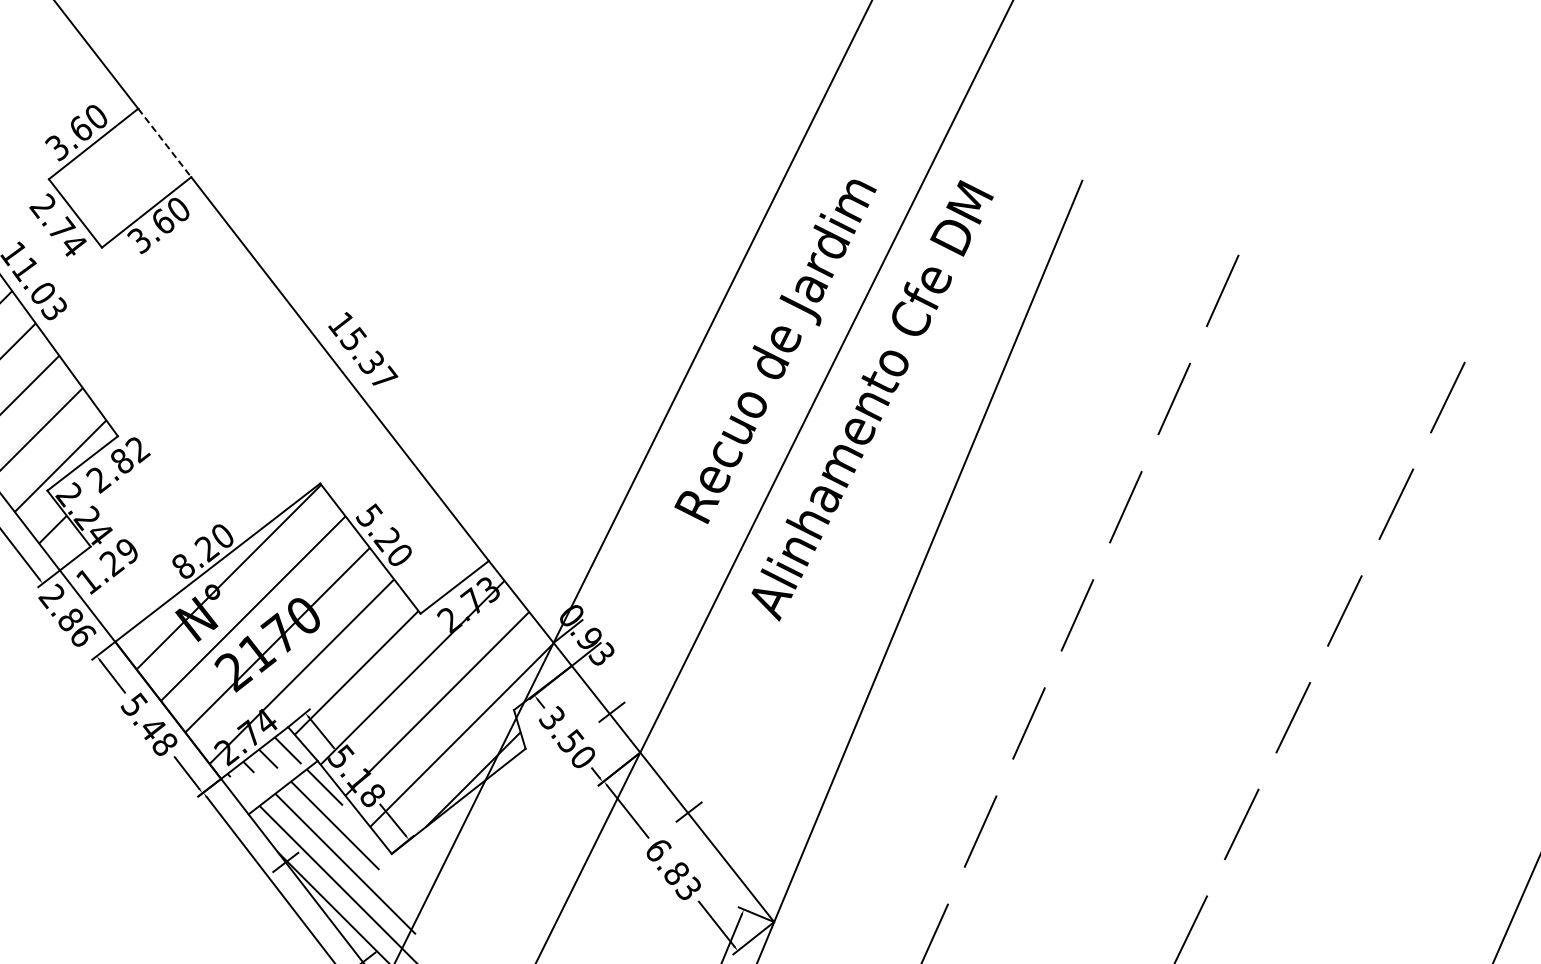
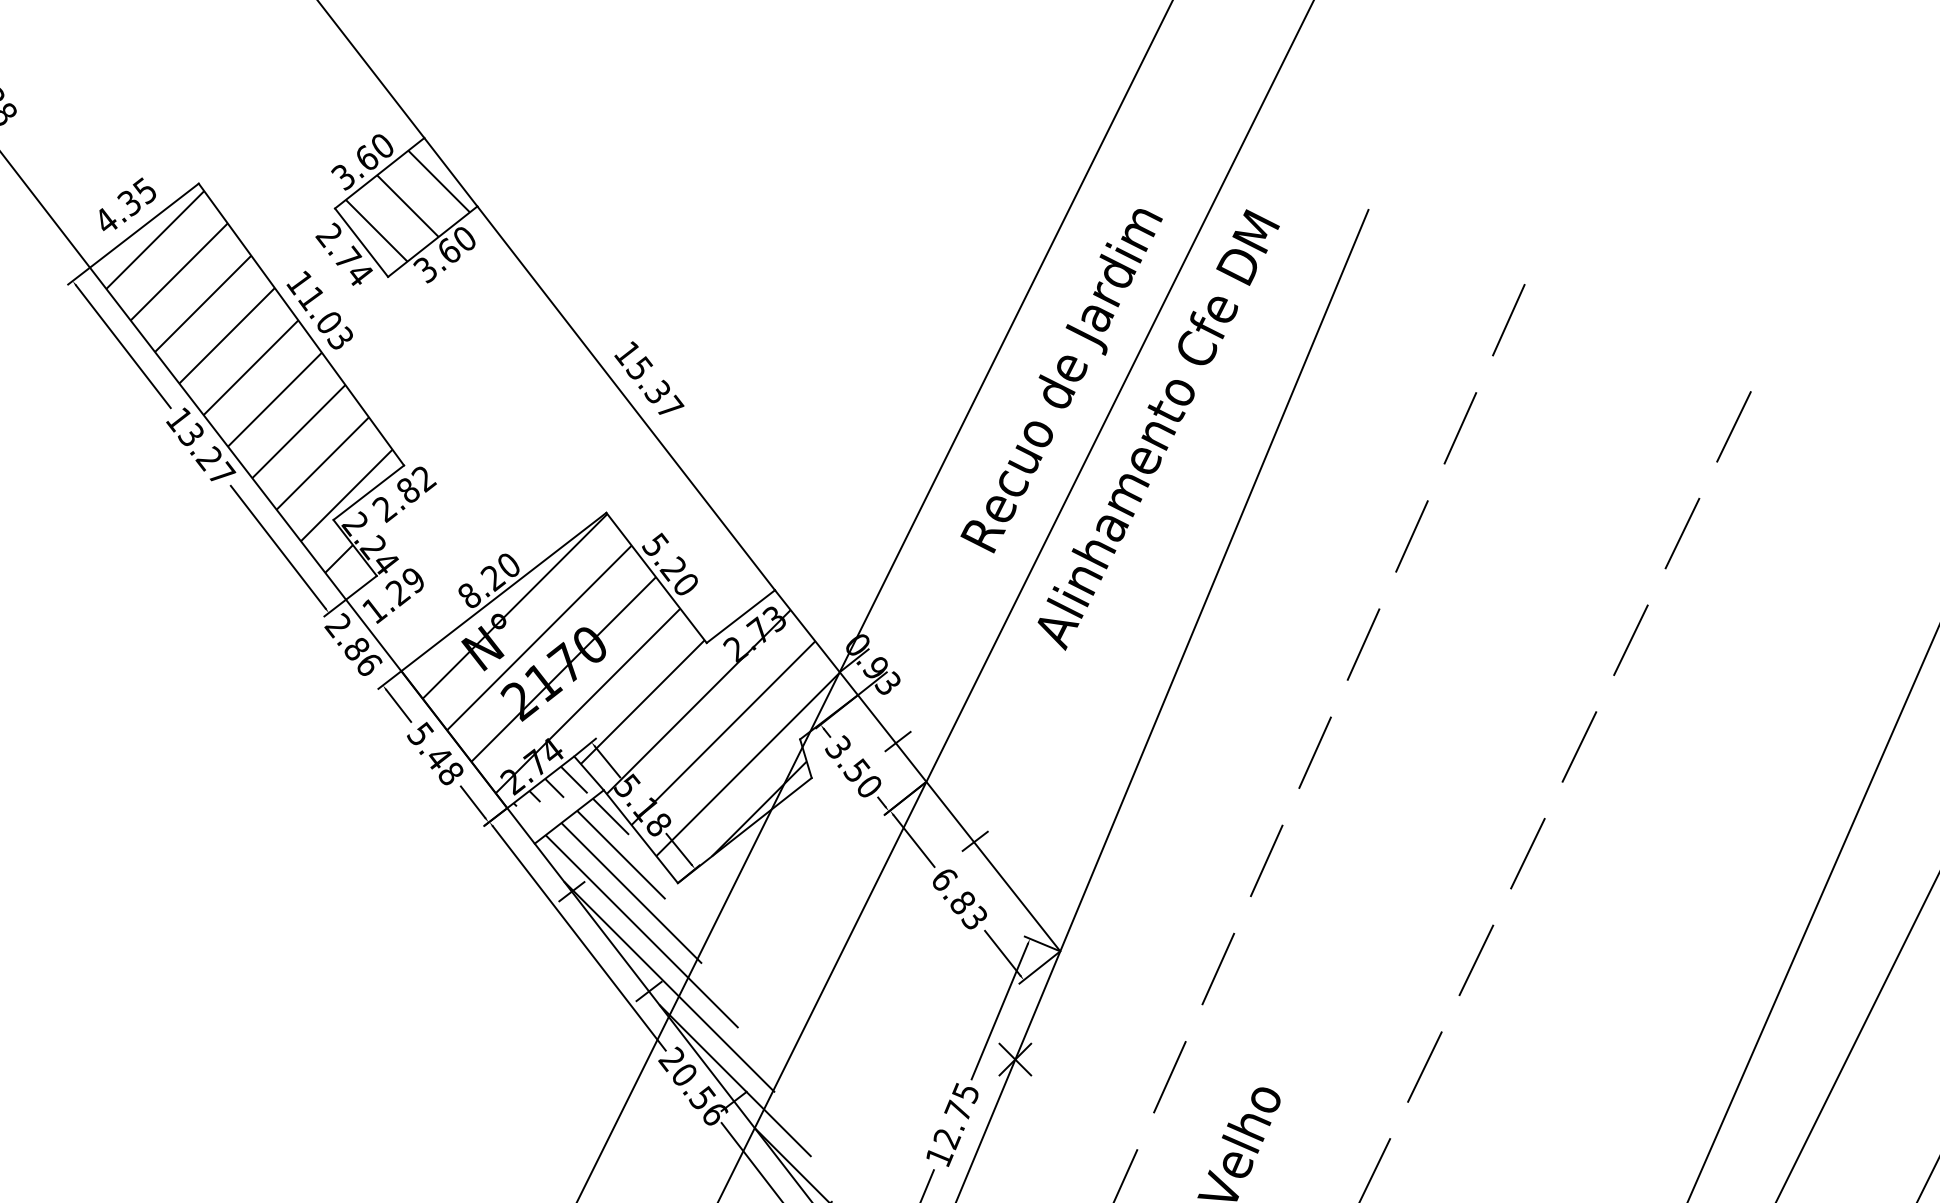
line: (165, 143) -> (451, 172), dashed -> solid
hatch: (121, 176) -> (407, 205), added

